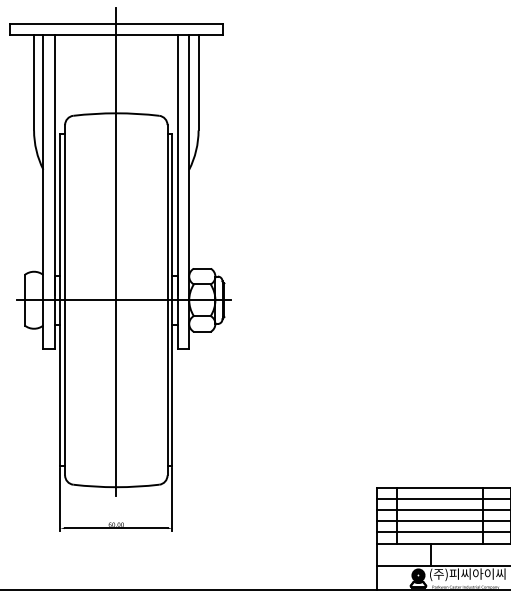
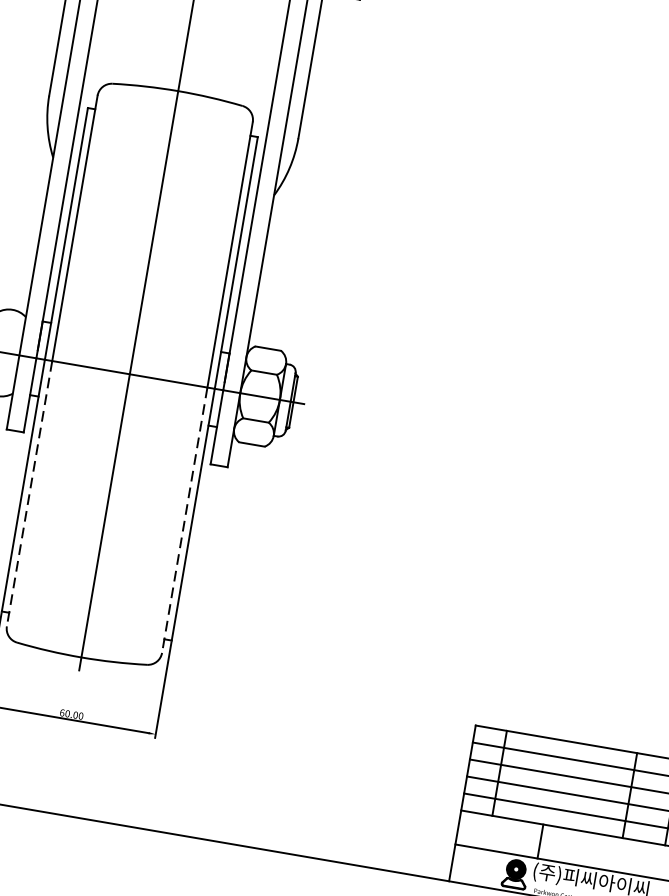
line: (65, 387) -> (30, 493), solid -> dashed
line: (167, 387) -> (184, 519), solid -> dashed

